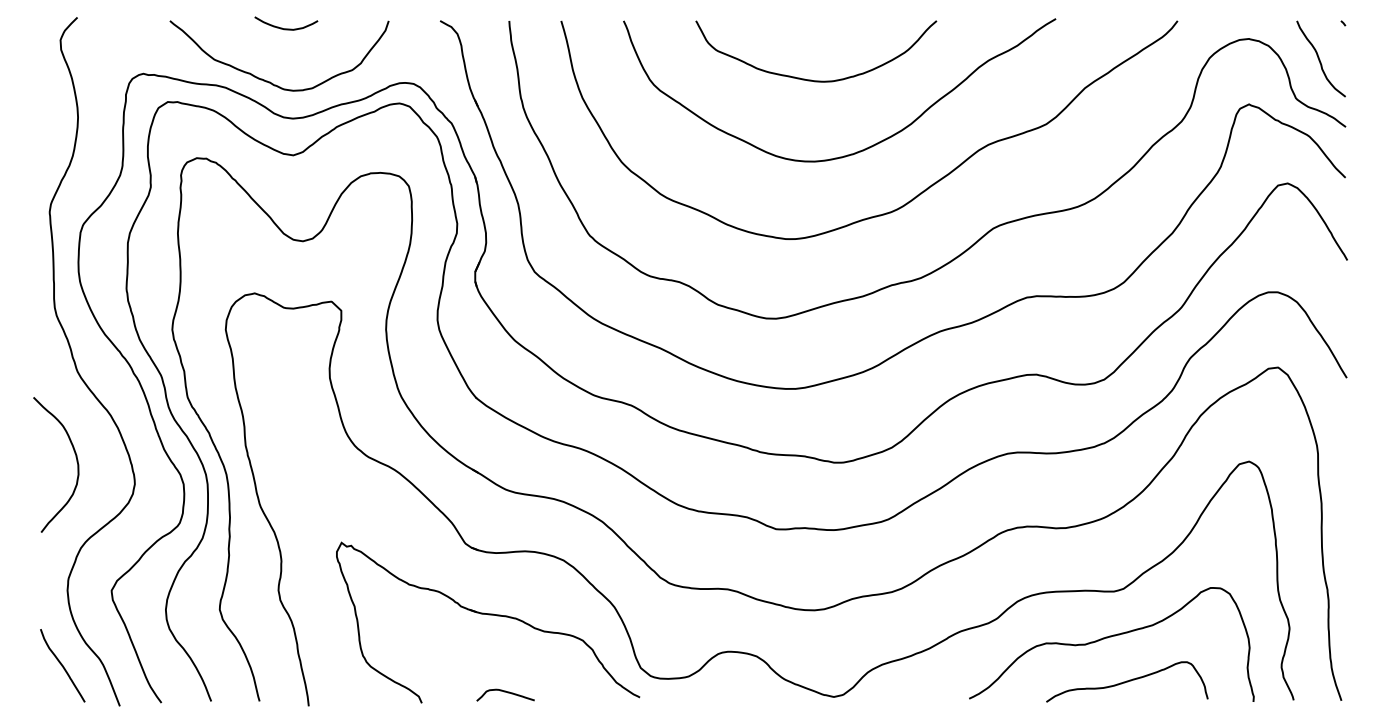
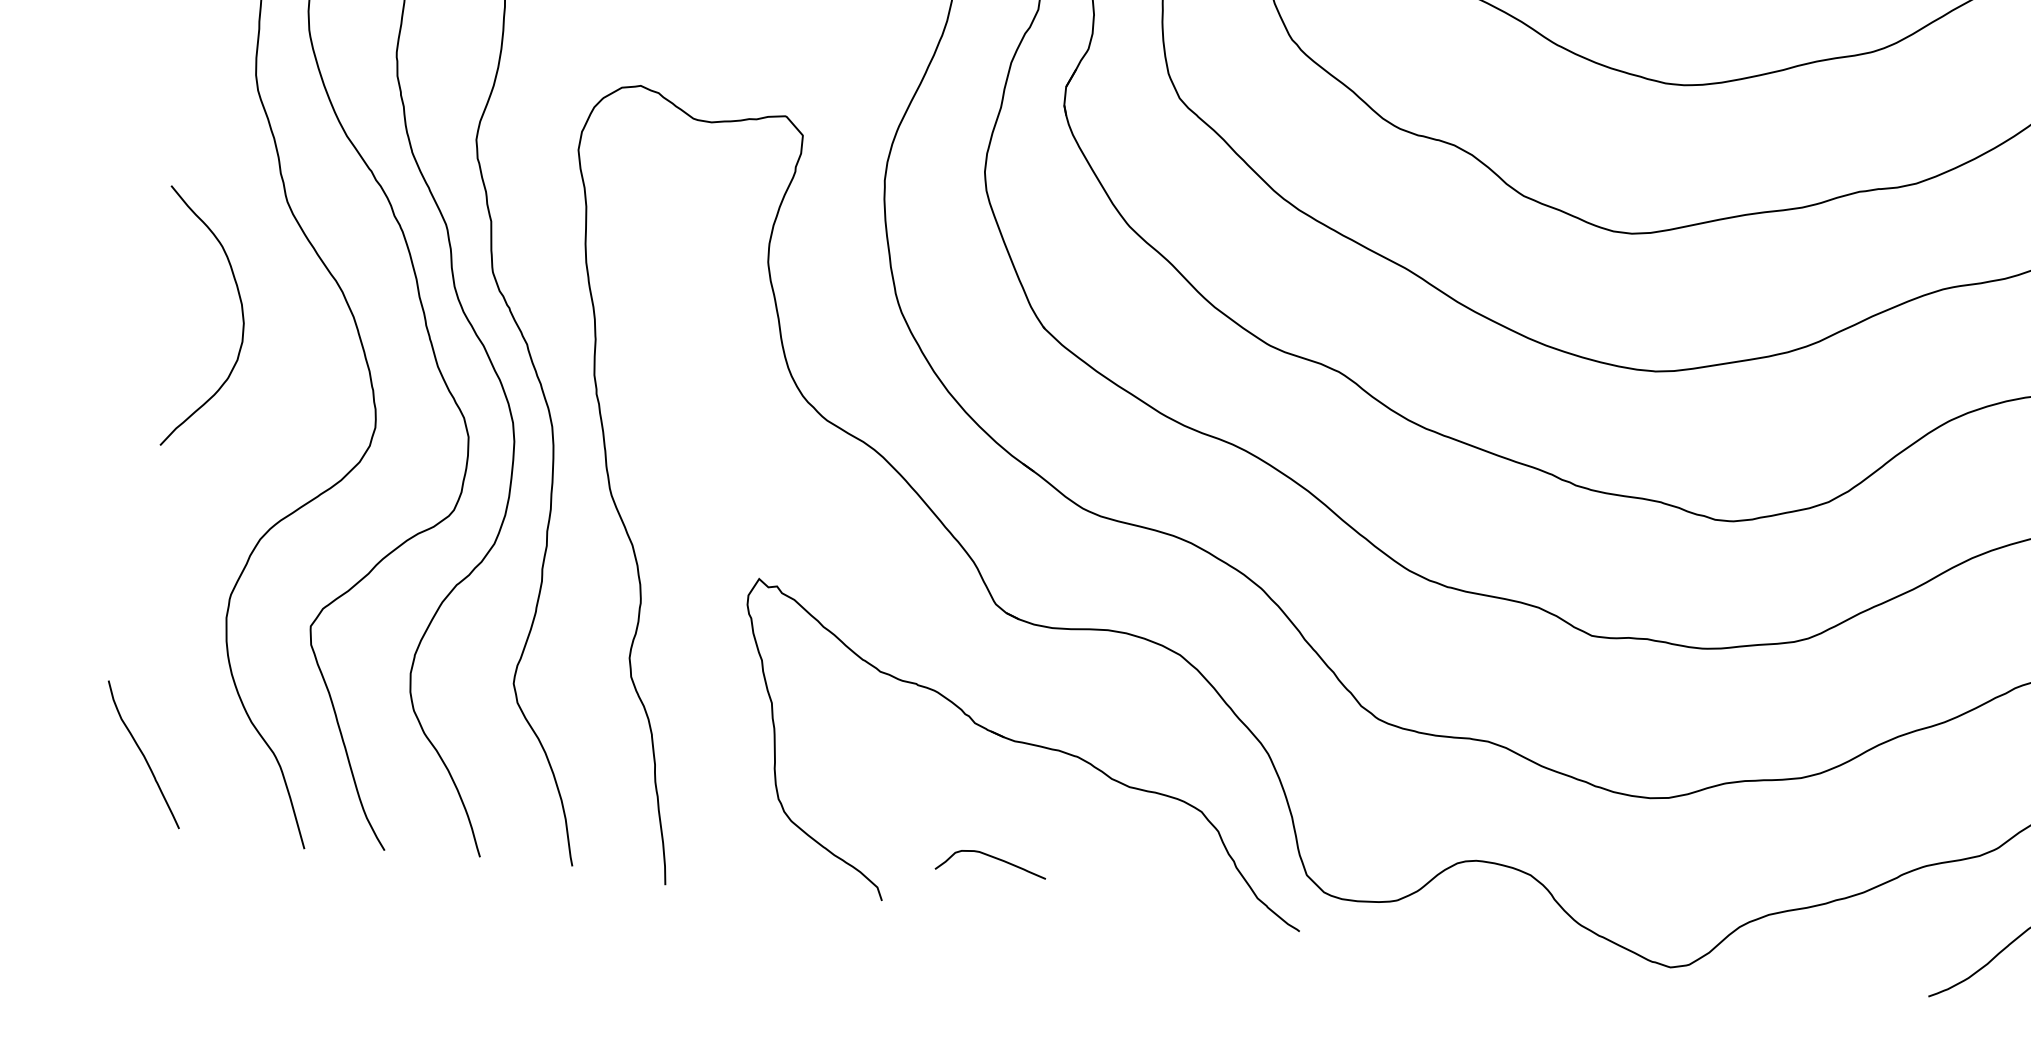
curve: (76, 462) -> (240, 318), moved
curve: (62, 665) -> (143, 754), moved
curve: (505, 692) -> (991, 858), moved

